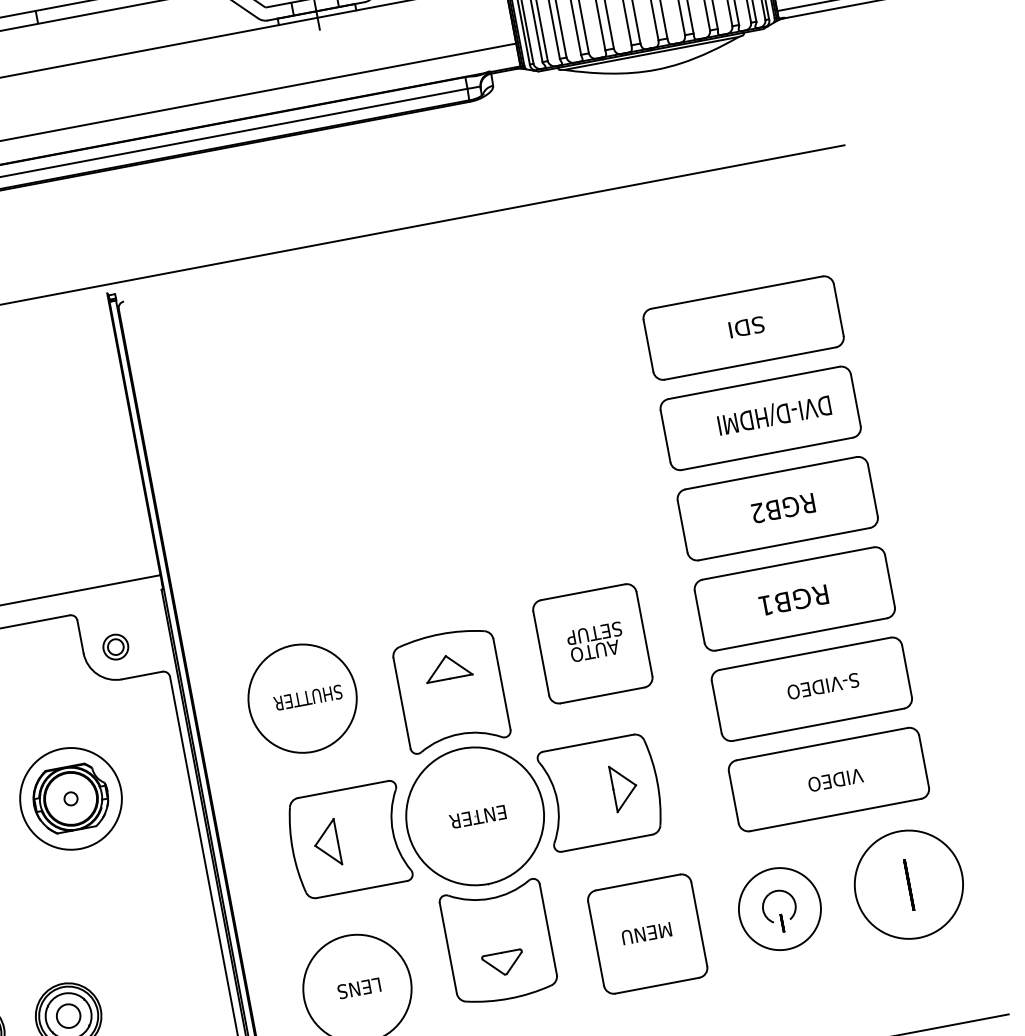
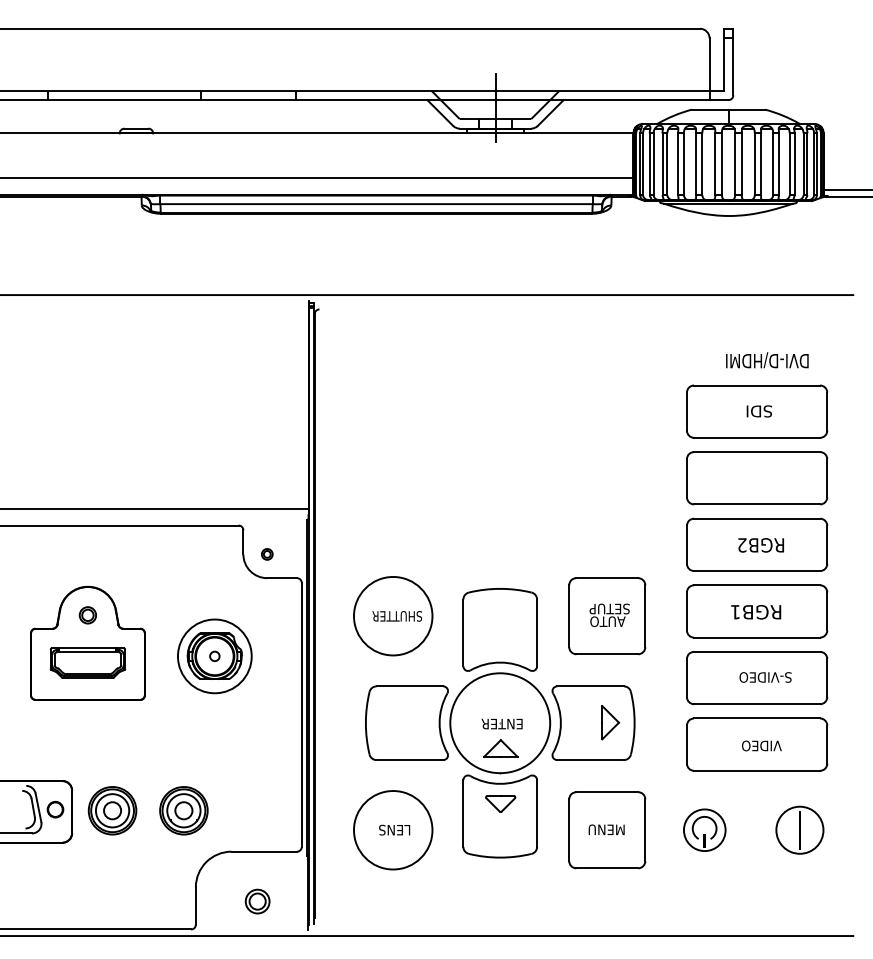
text: (774, 414) -> (767, 360), moved
part: (116, 647) -> (267, 554), size x0.6
part: (447, 667) -> (500, 748), moved
part: (326, 843) -> (390, 722), removed
circle: (908, 885) -> (799, 830), size x0.6
circle: (779, 908) -> (704, 829), size x0.7
part: (503, 963) -> (500, 803), moved

